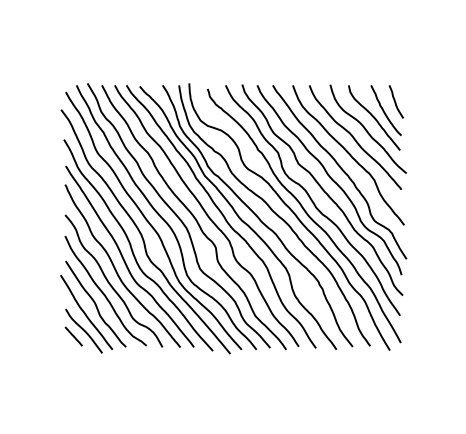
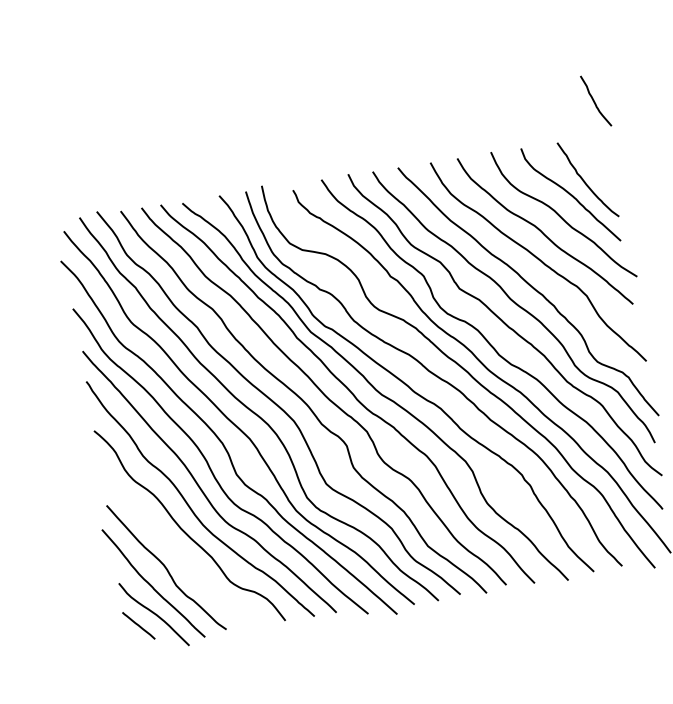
curve: (395, 101) -> (594, 100), moved
curve: (103, 292) -> (175, 546), removed

